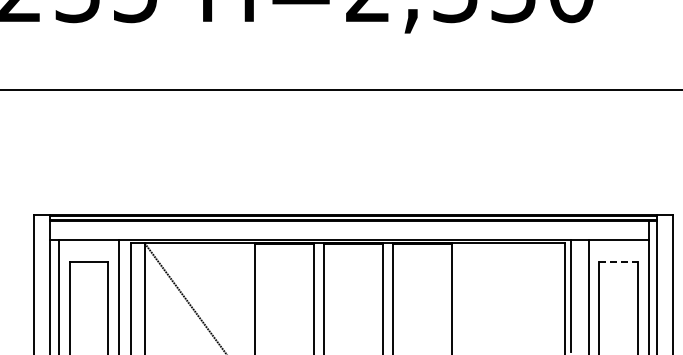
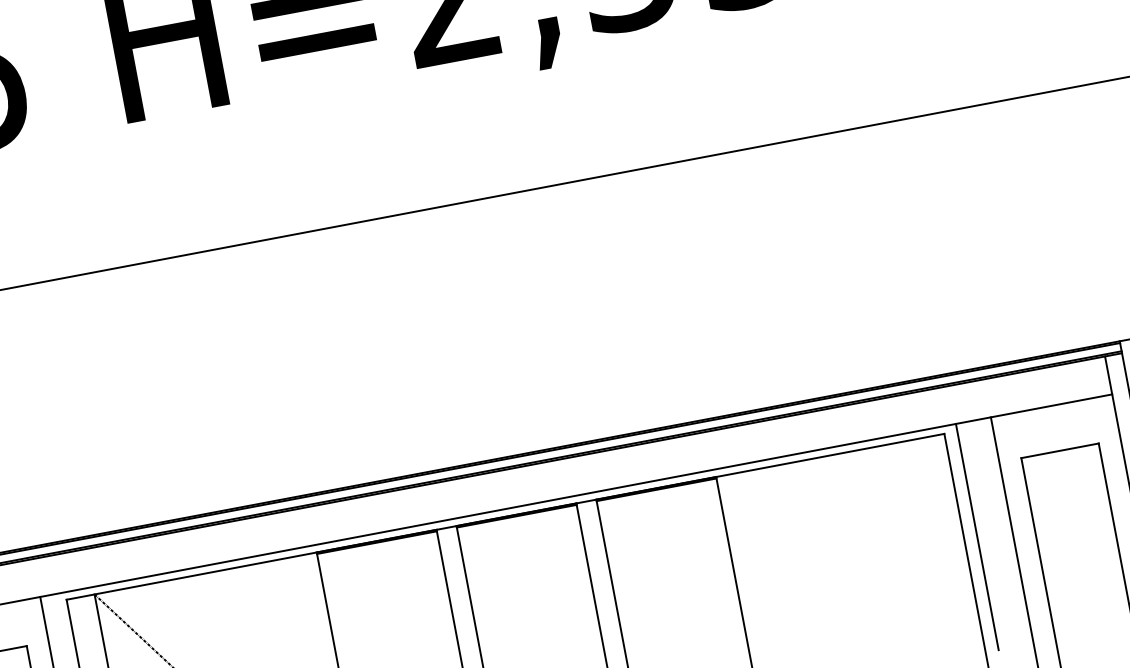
line: (619, 261) -> (1061, 449), dashed -> solid

